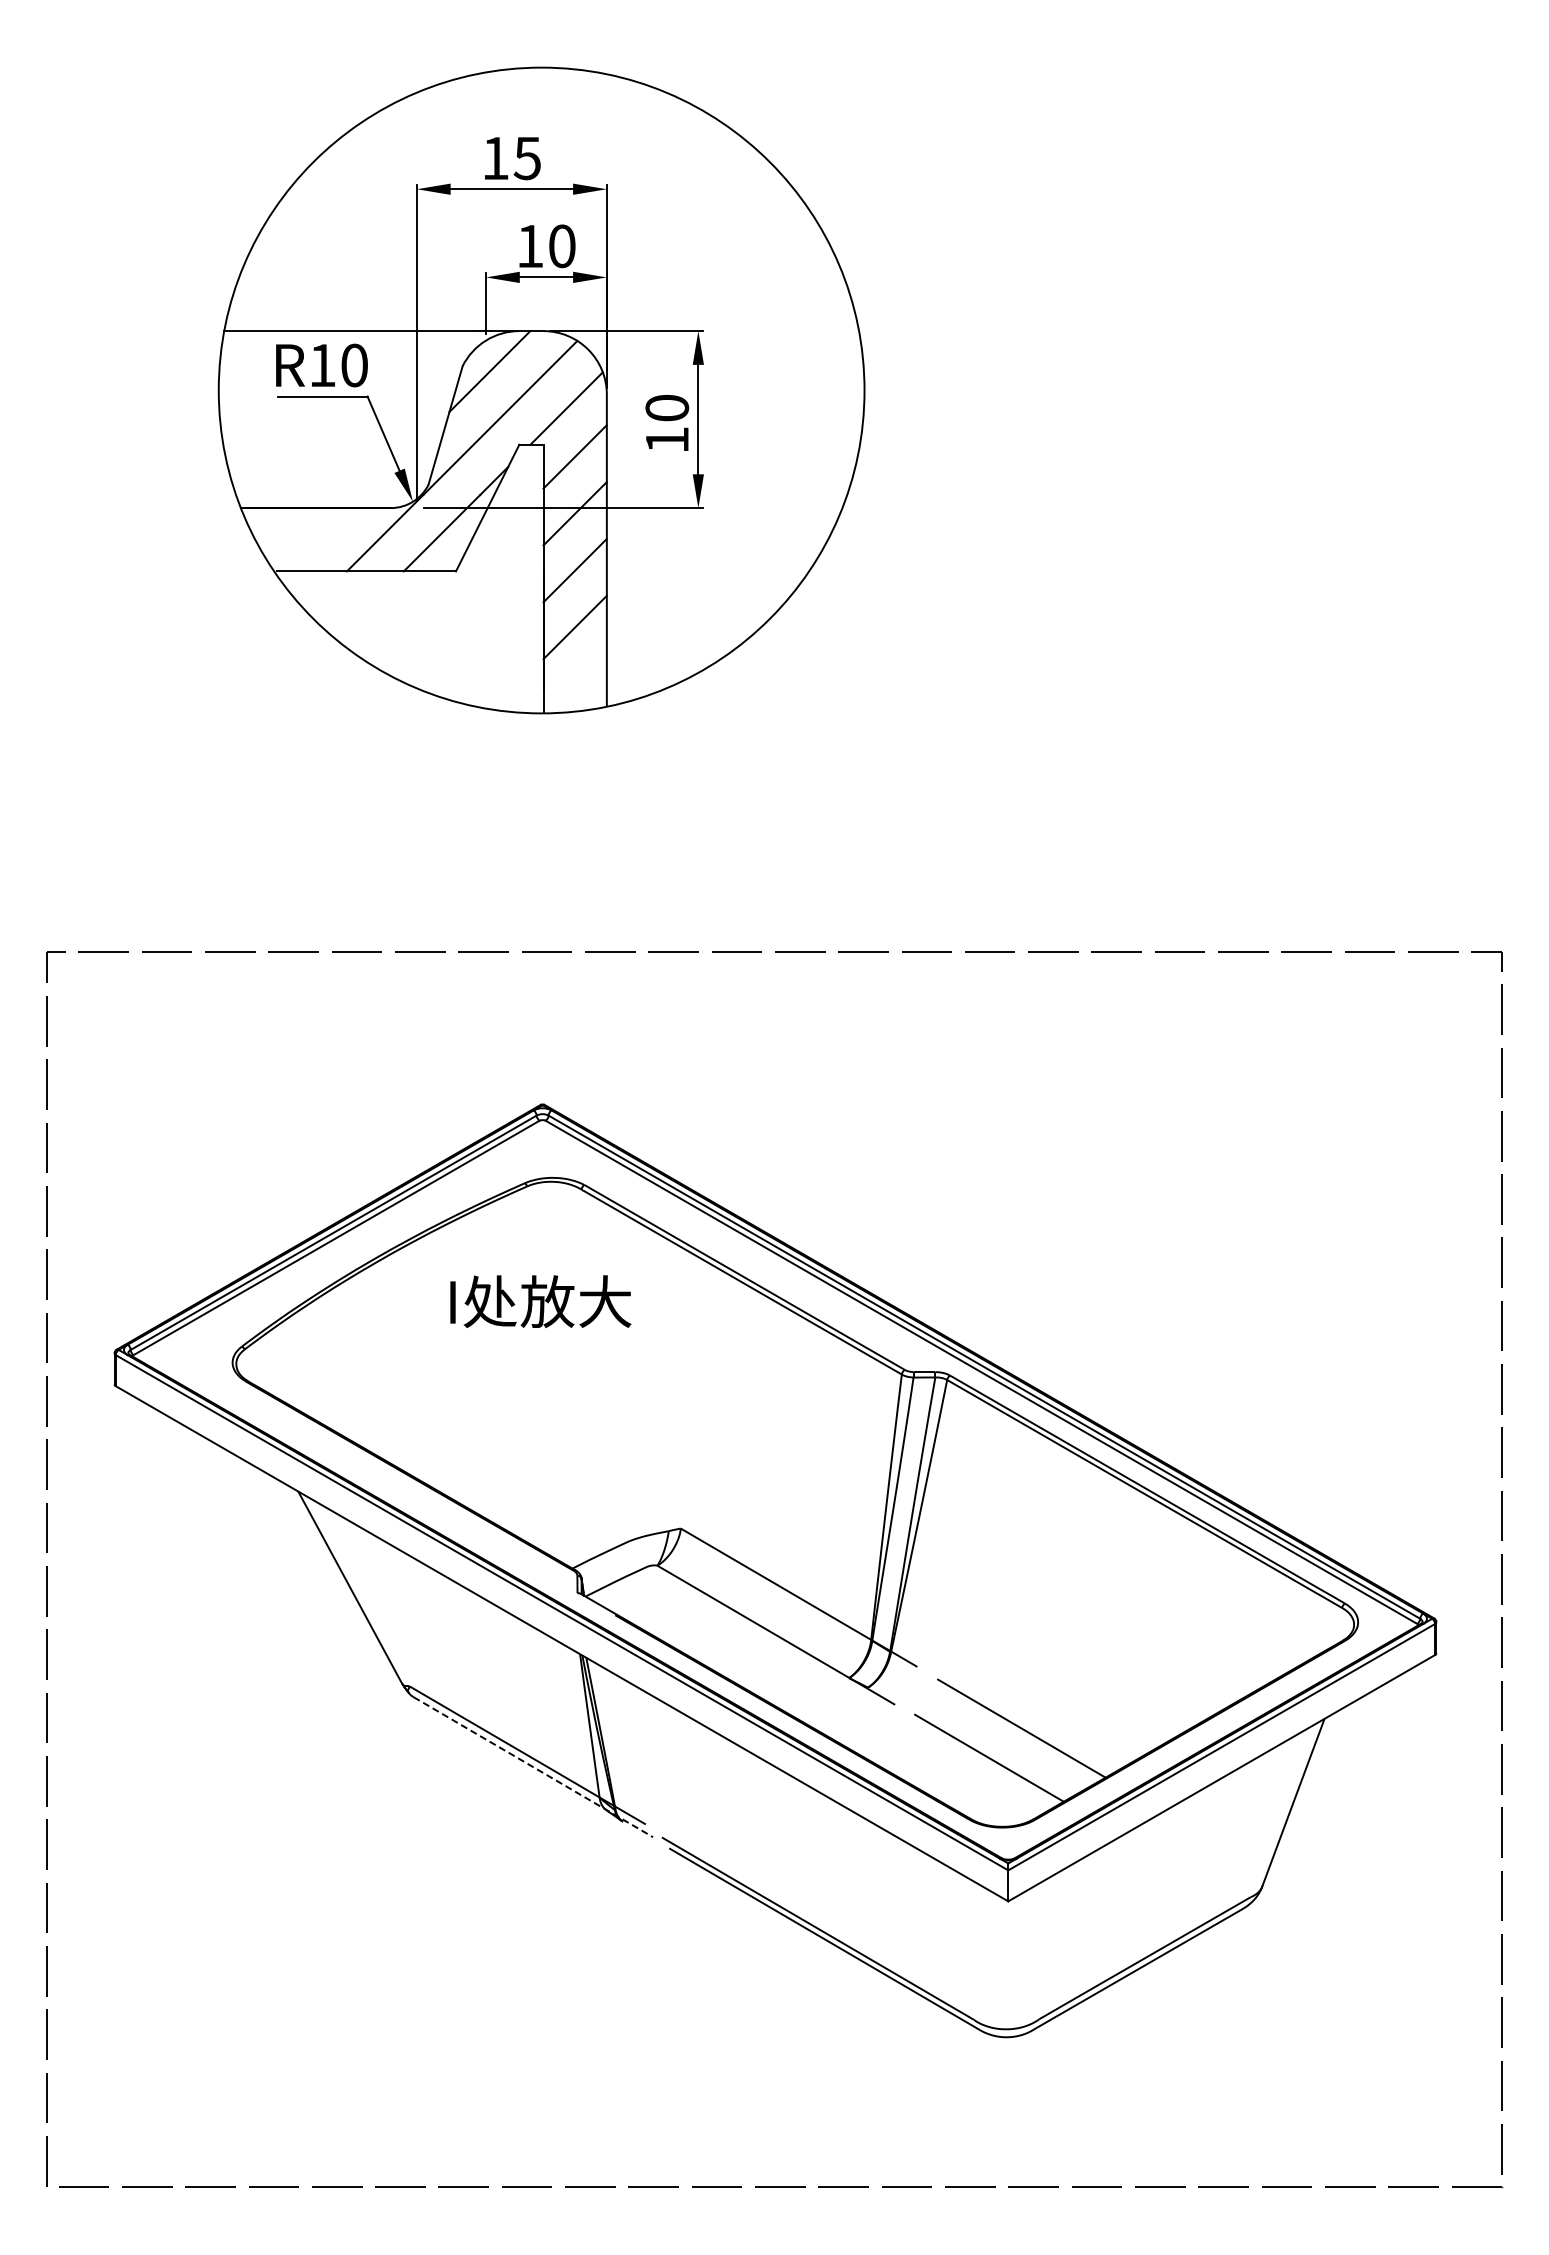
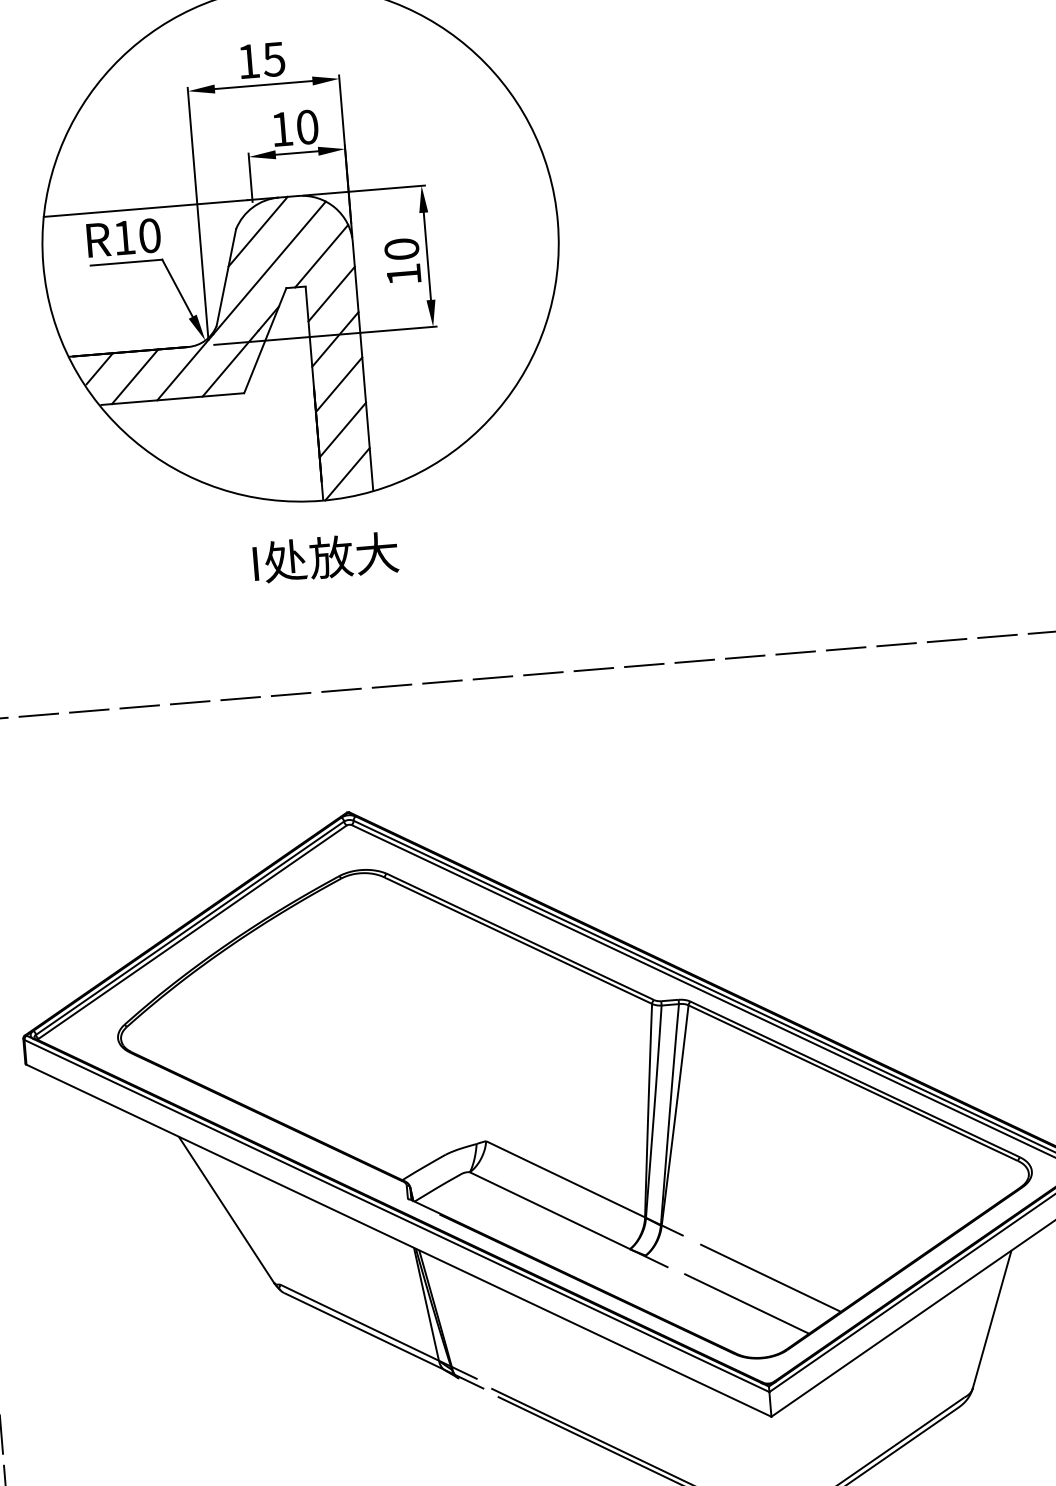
line: (278, 526) -> (99, 369), added
line: (321, 539) -> (134, 376), added
line: (576, 682) -> (347, 473), added
text: (540, 1301) -> (325, 557), moved
line: (532, 1766) -> (383, 1340), dashed -> solid

